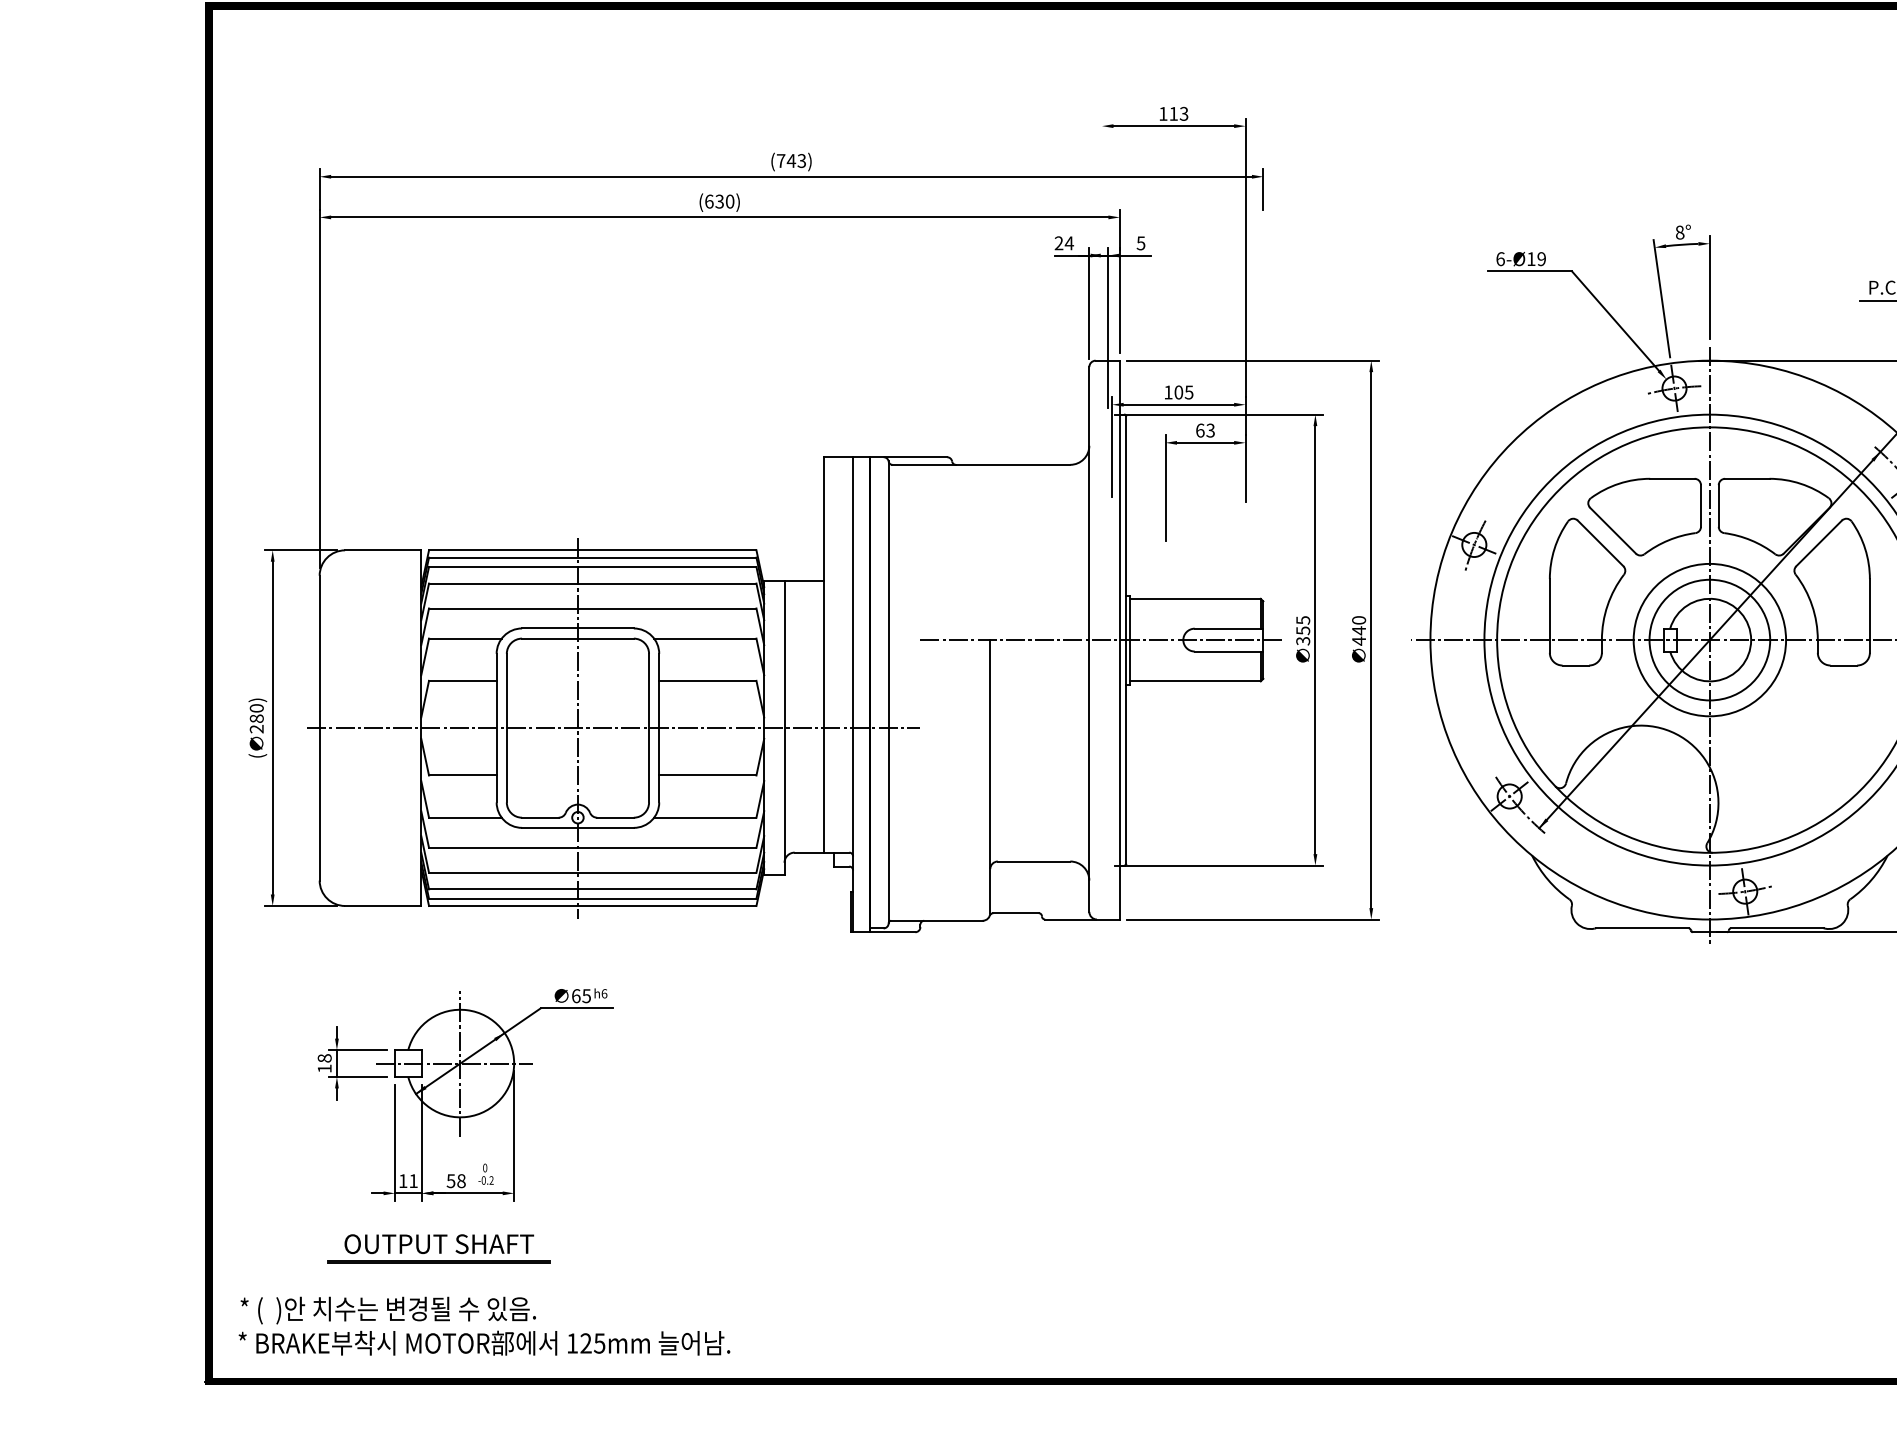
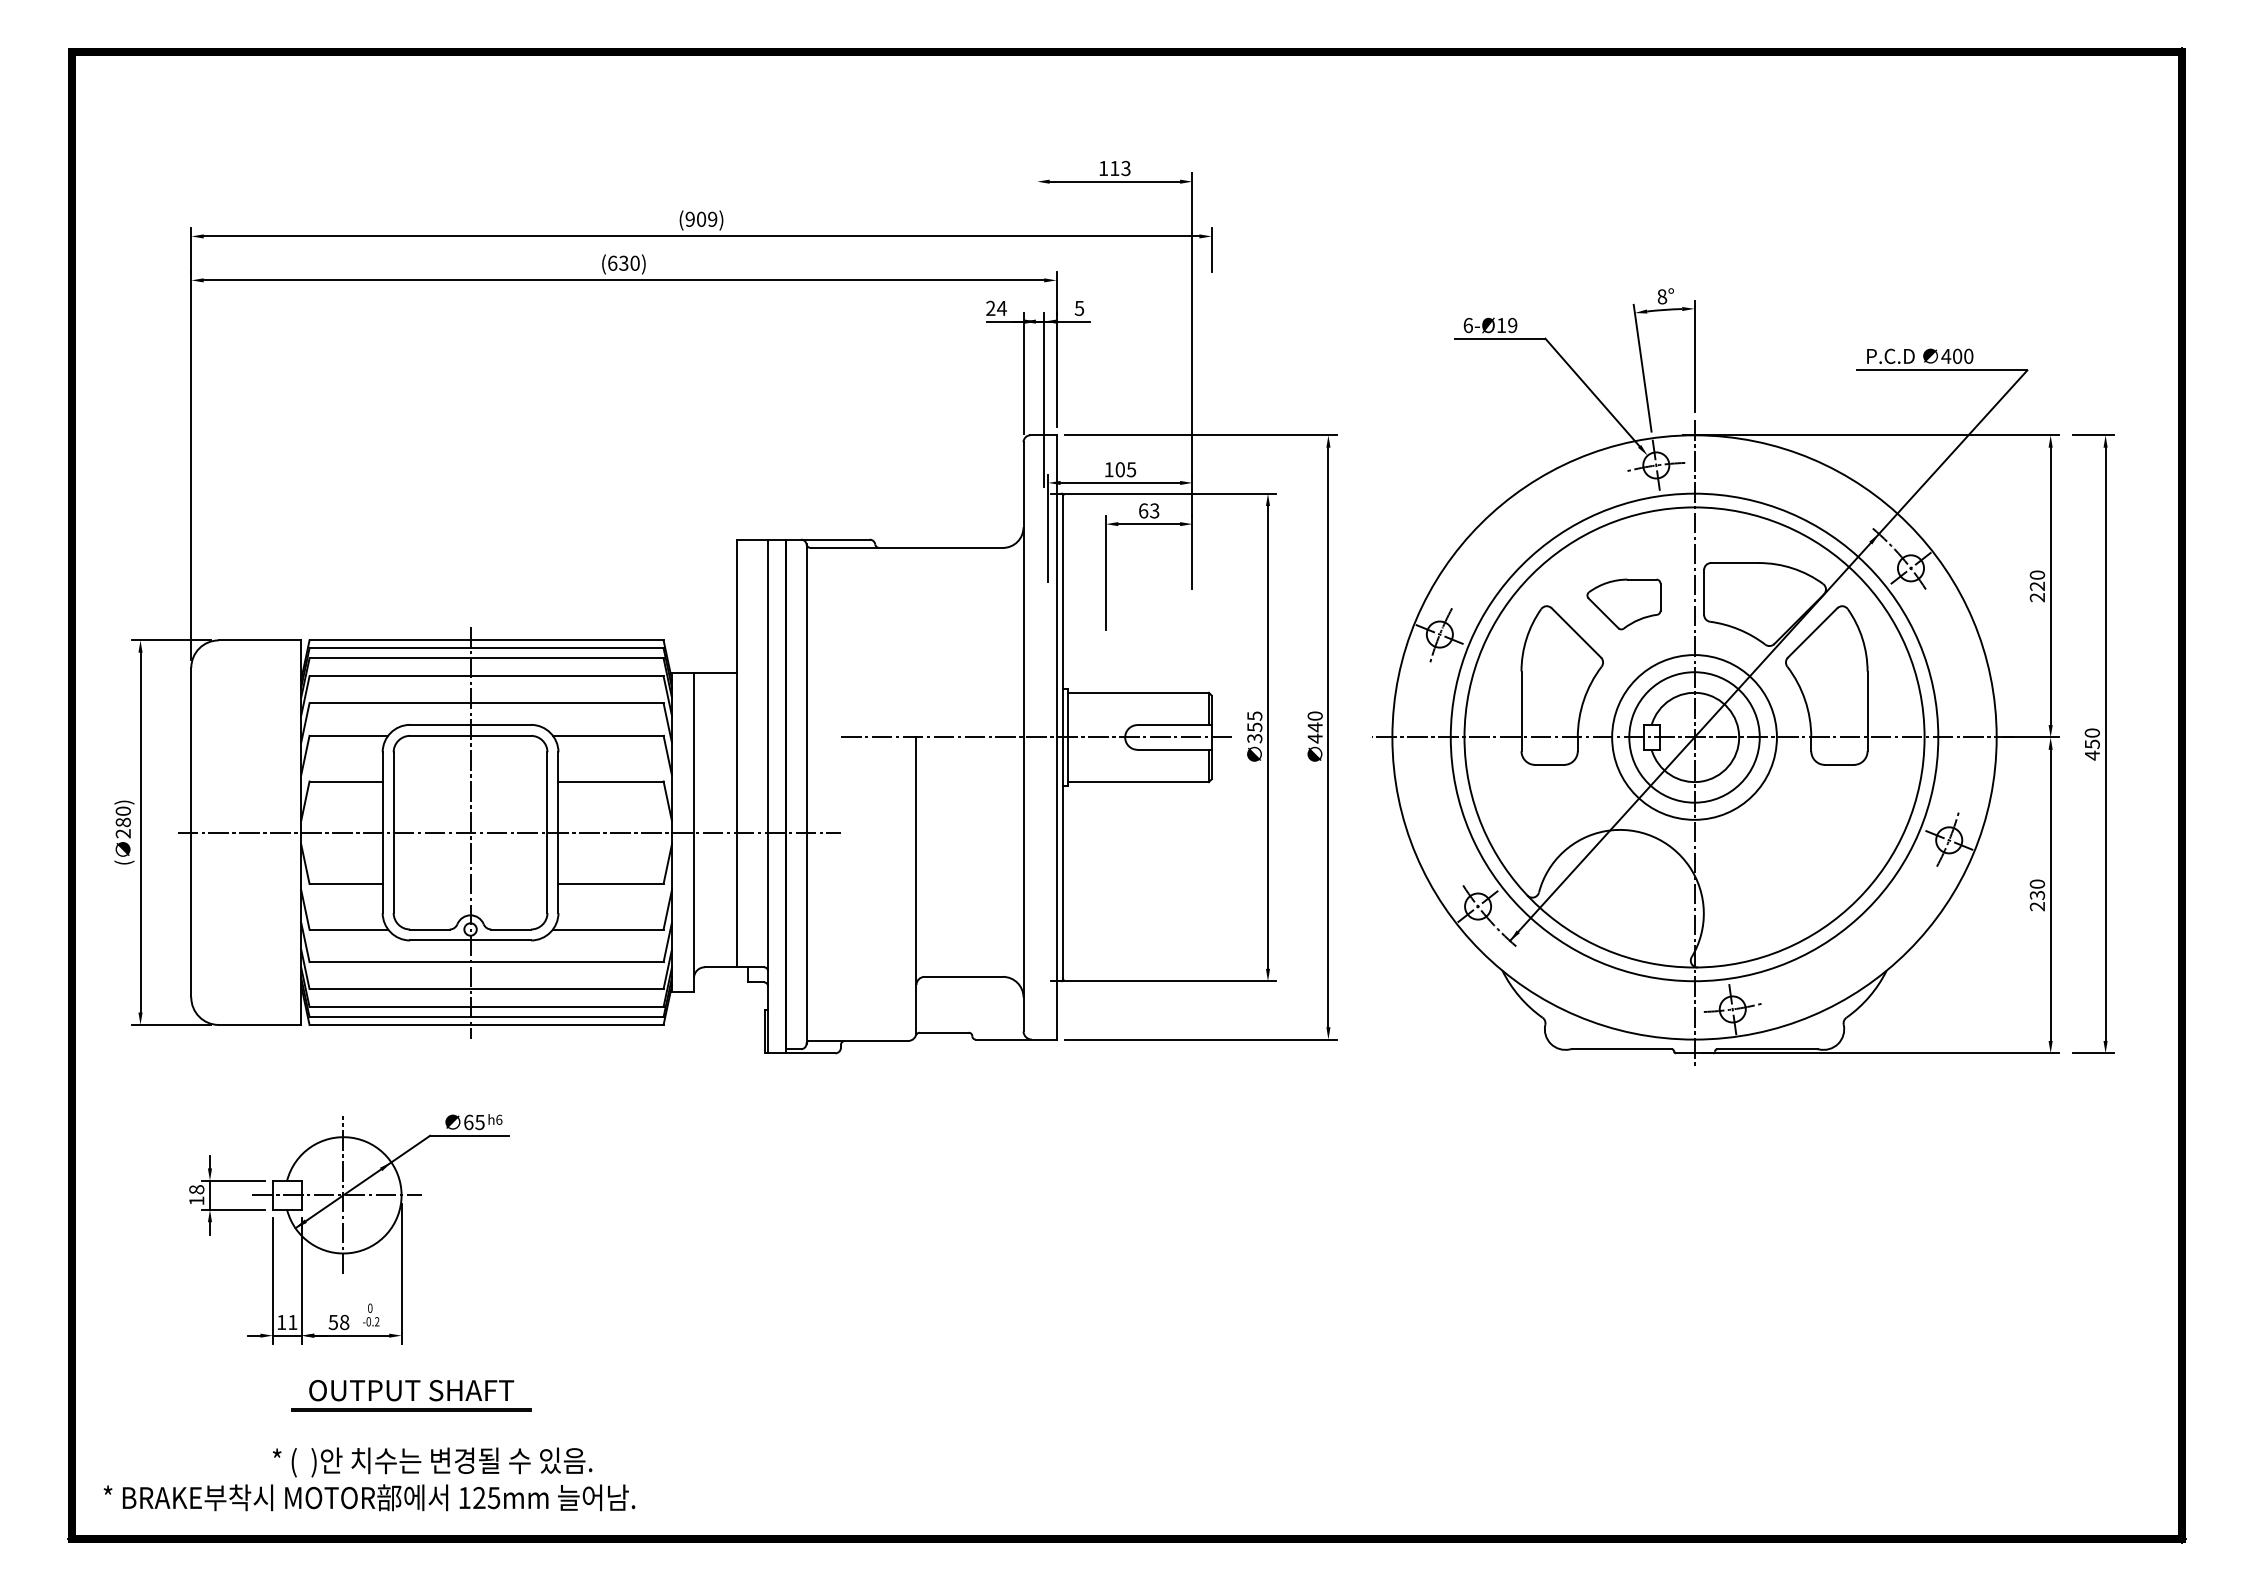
text: (791, 160) -> (701, 218), (743) -> (909)
part: (1644, 517) -> (1623, 604), size x0.6
part: (439, 1248) -> (411, 1395), moved
text: (388, 1310) -> (432, 1462), moved

